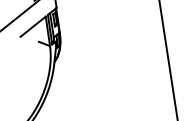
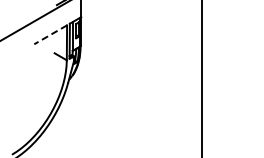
line: (32, 26) -> (50, 34), solid -> dashed

